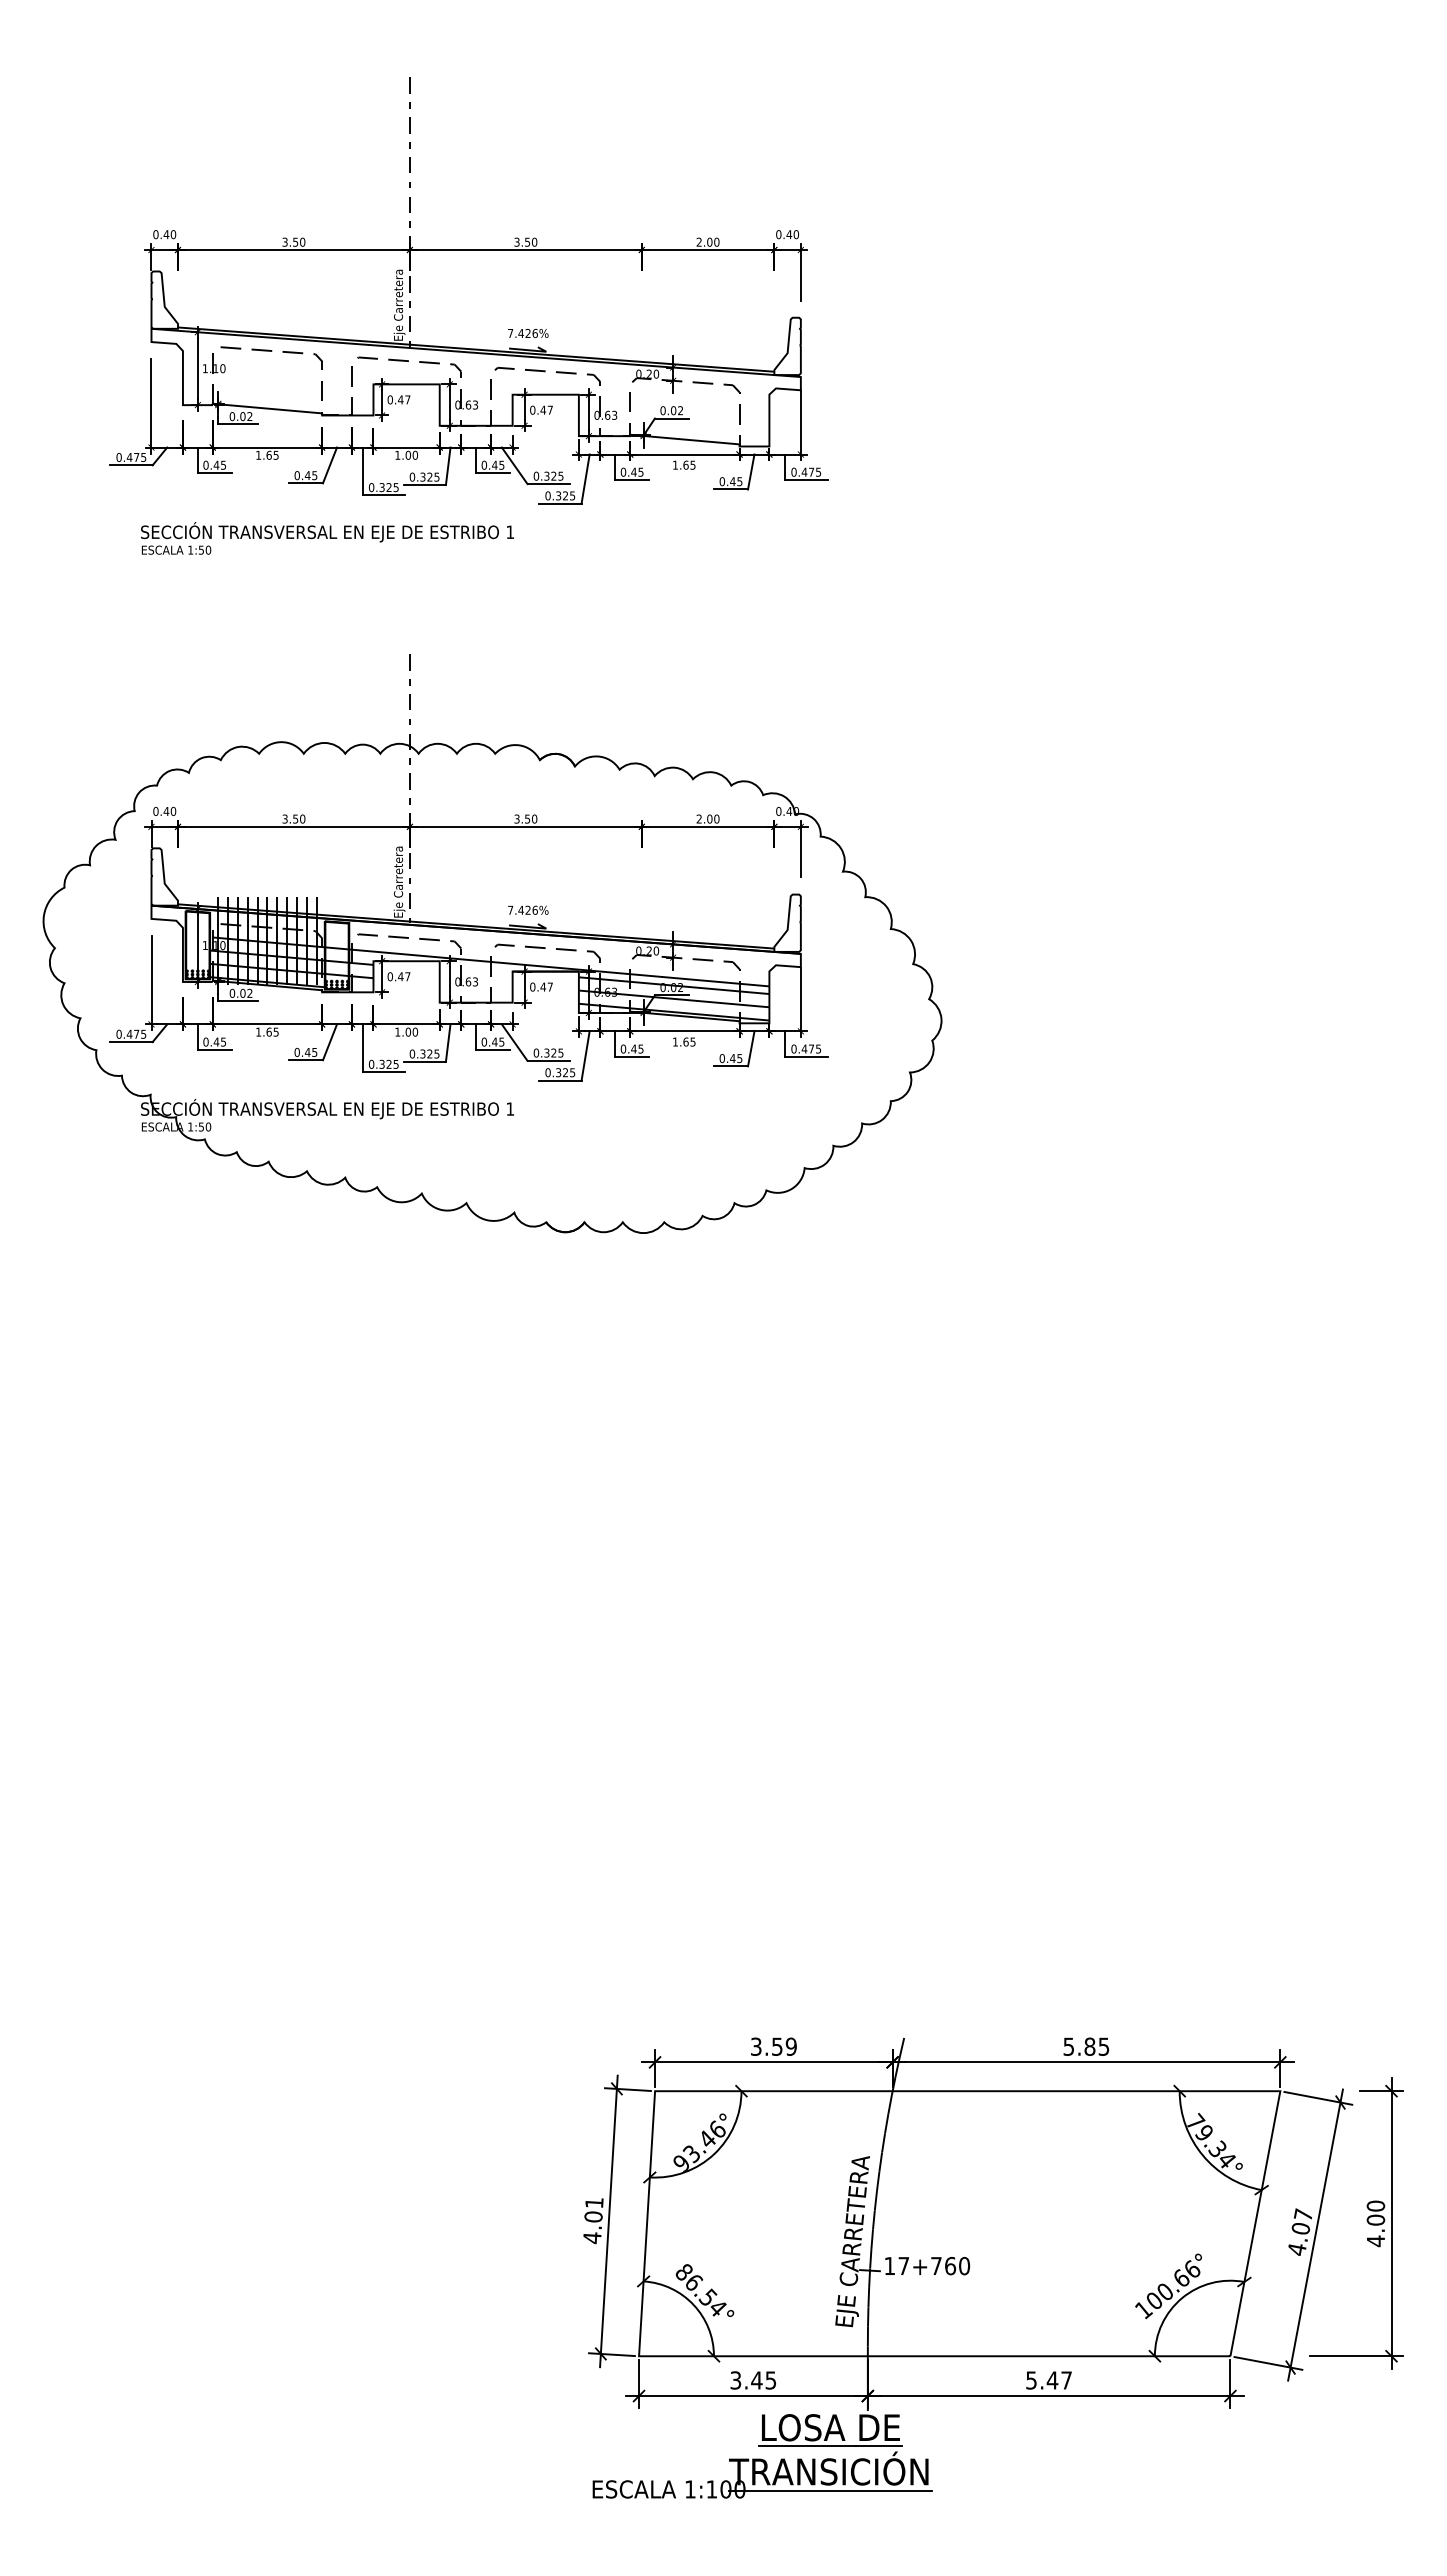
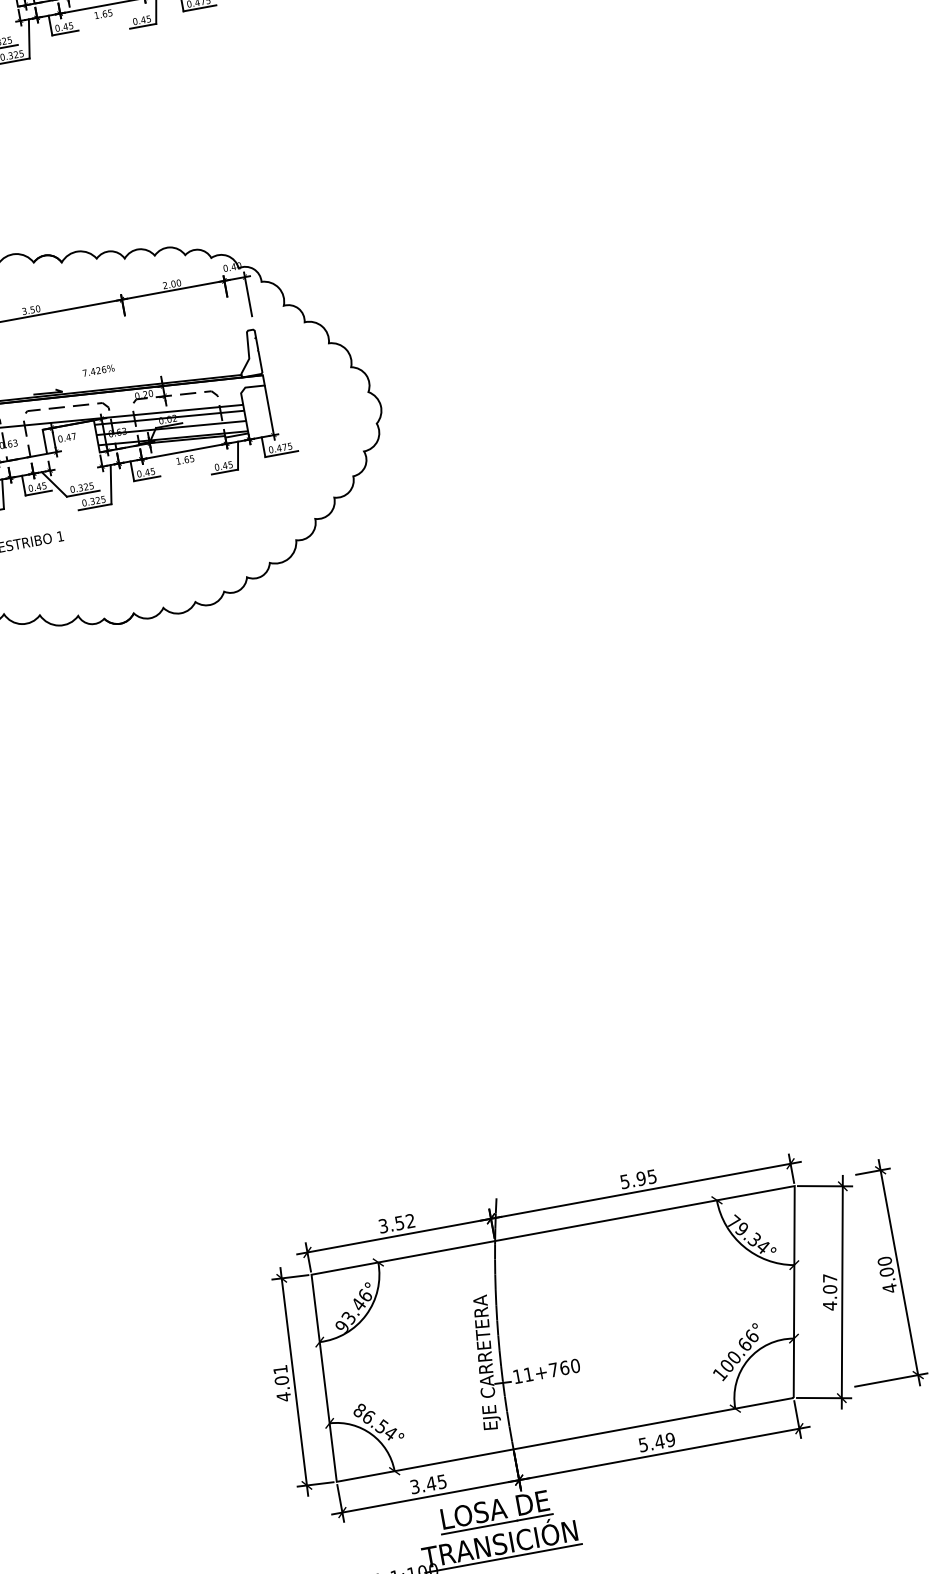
text: (528, 909) -> (98, 369), moved
text: (790, 2046) -> (409, 1221), 3.59 -> 3.52
text: (1089, 2046) -> (640, 1178), 5.85 -> 5.95
text: (903, 2265) -> (528, 1374), 17+760 -> 11+760
text: (1066, 2380) -> (670, 1439), 5.47 -> 5.49

